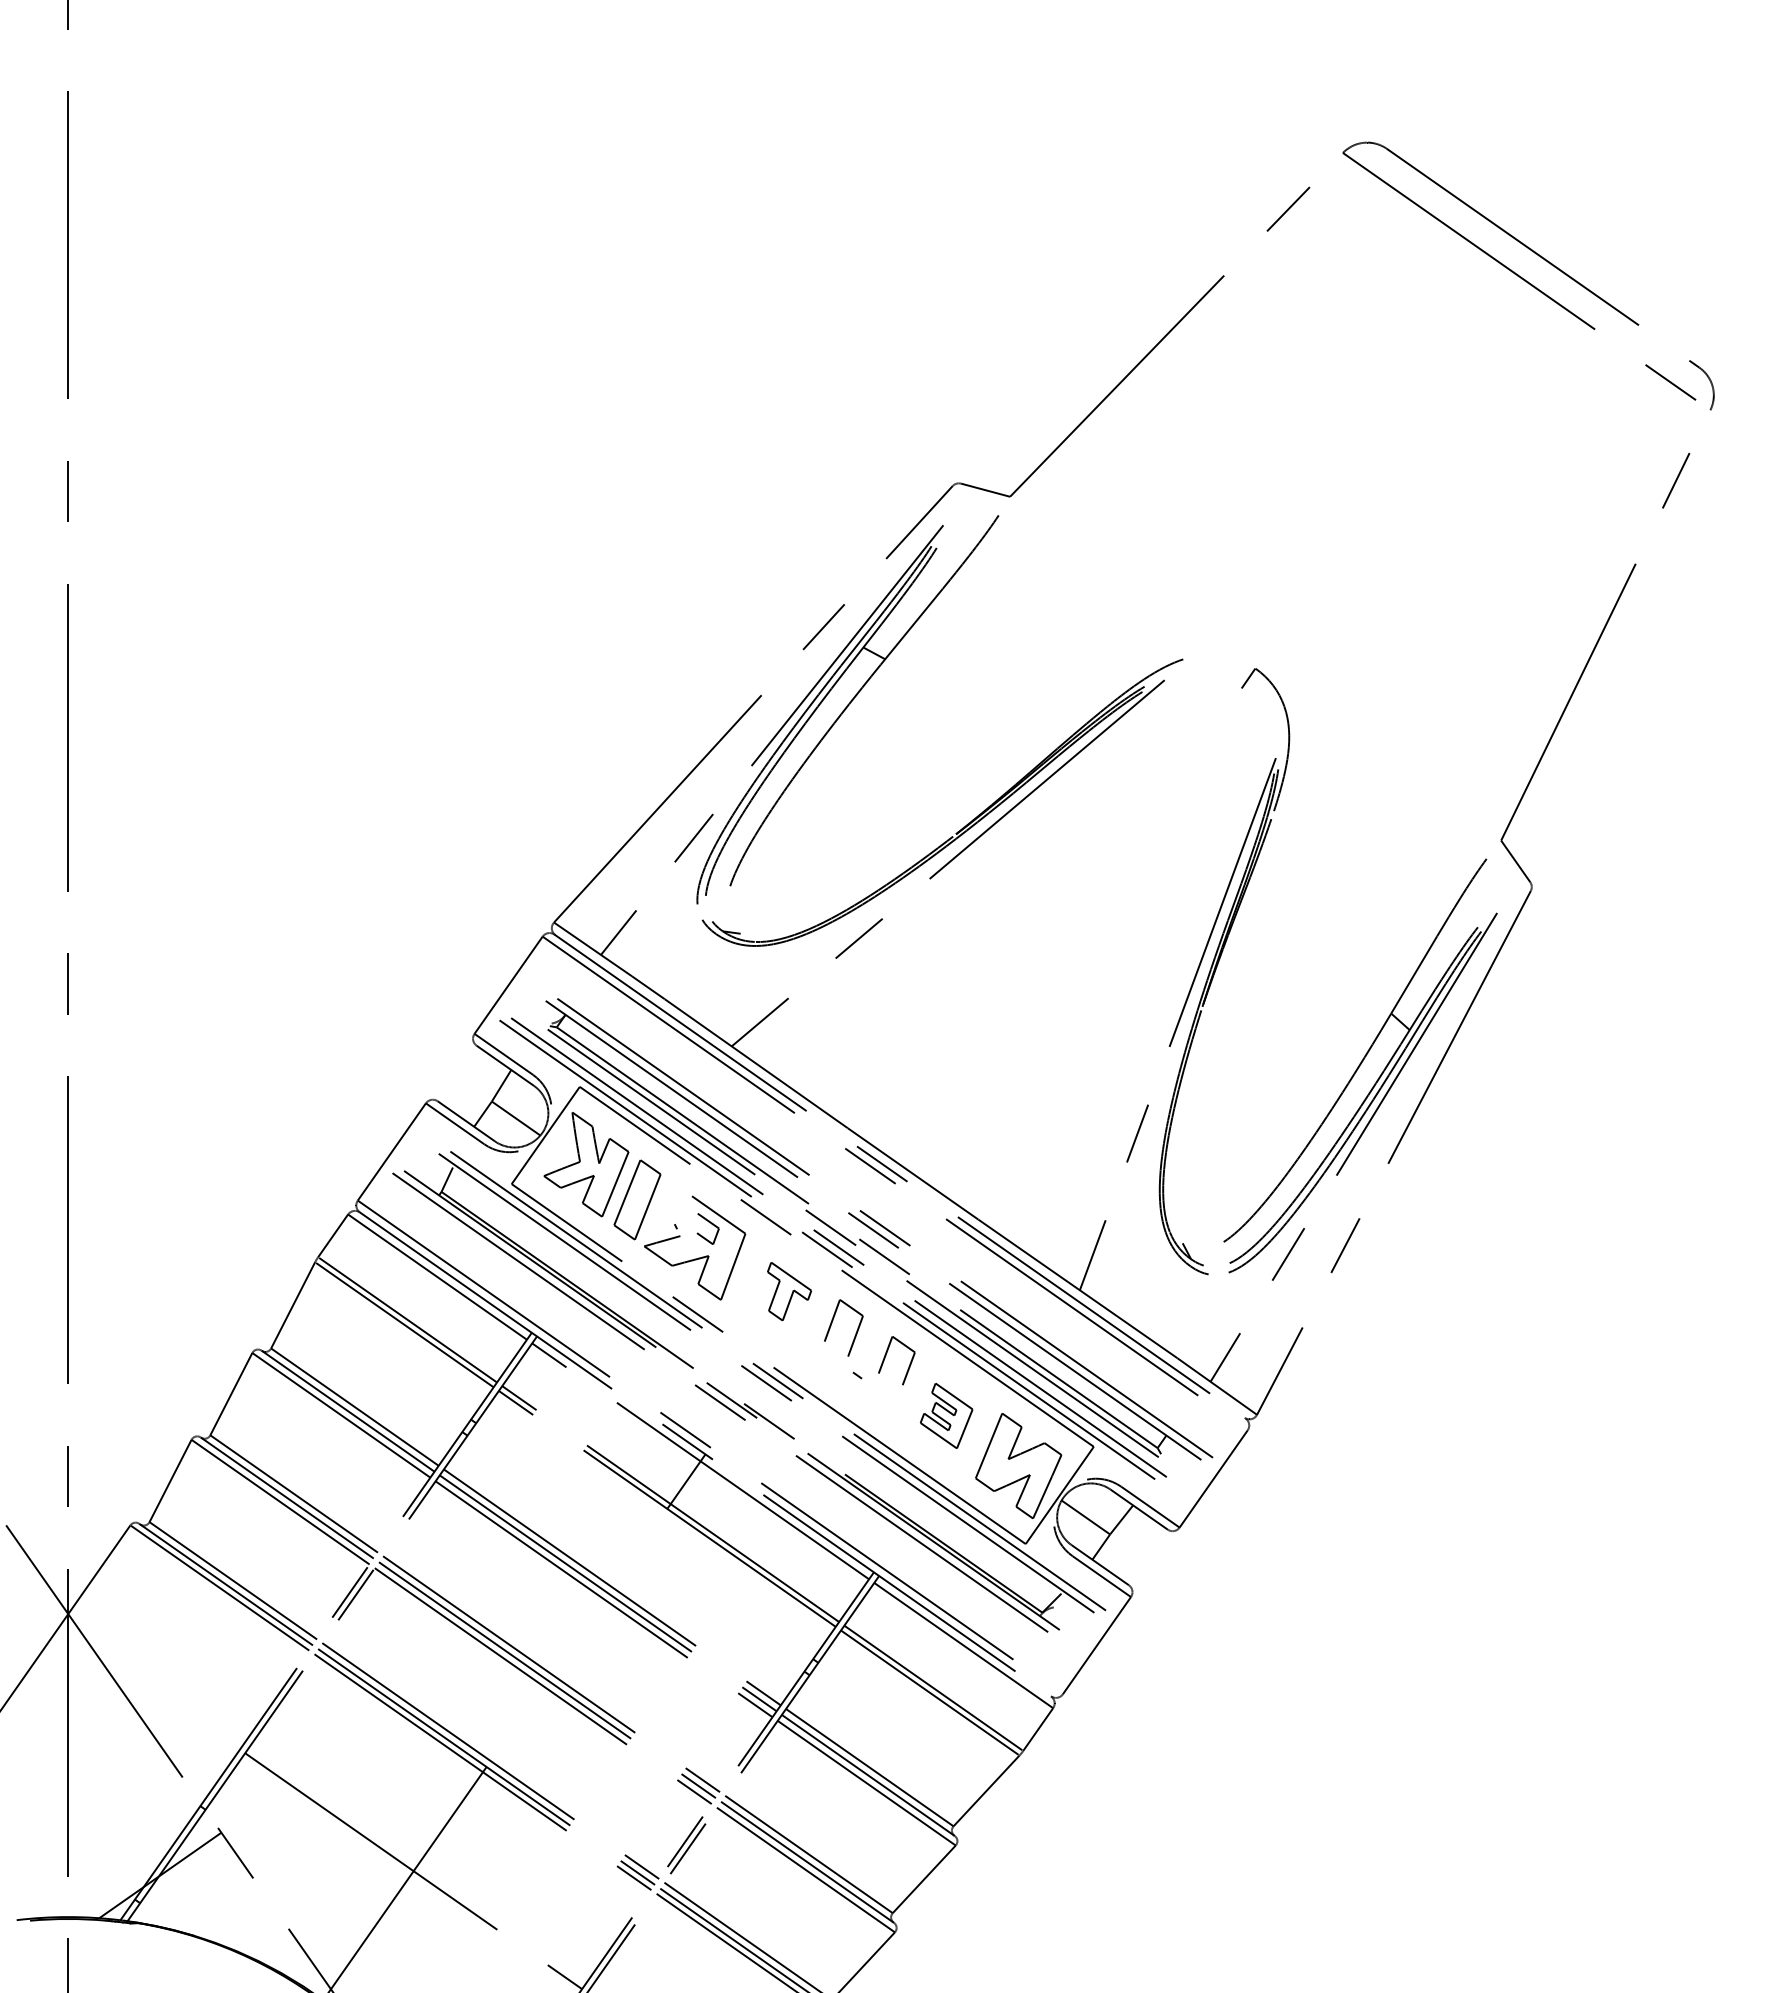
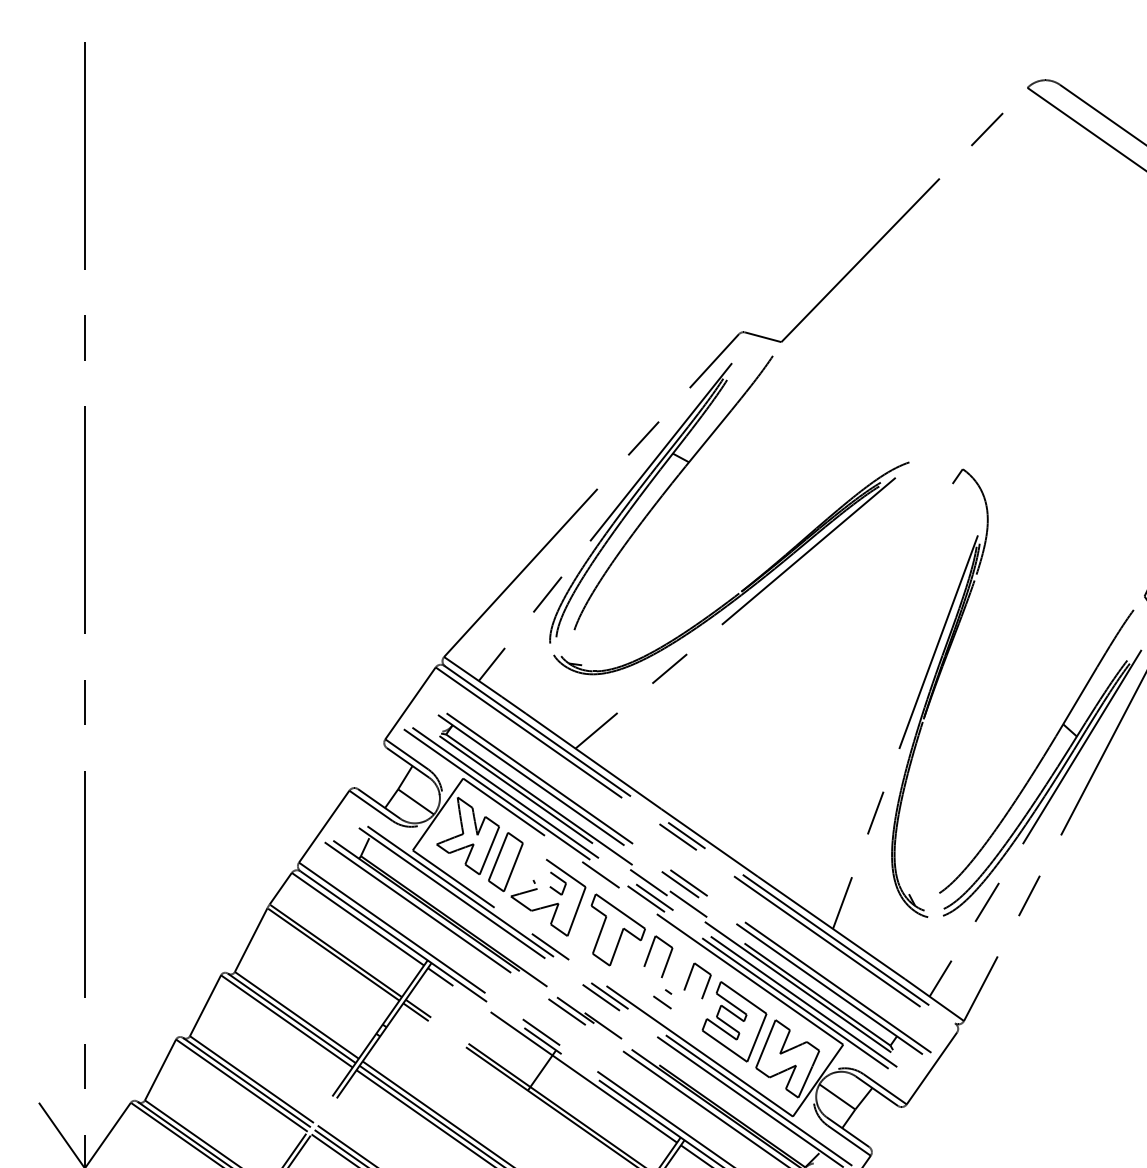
part: (789, 1291) -> (618, 929), size x1.67
line: (849, 1389) -> (662, 1002), added
part: (946, 1415) -> (734, 1021), size x1.67

